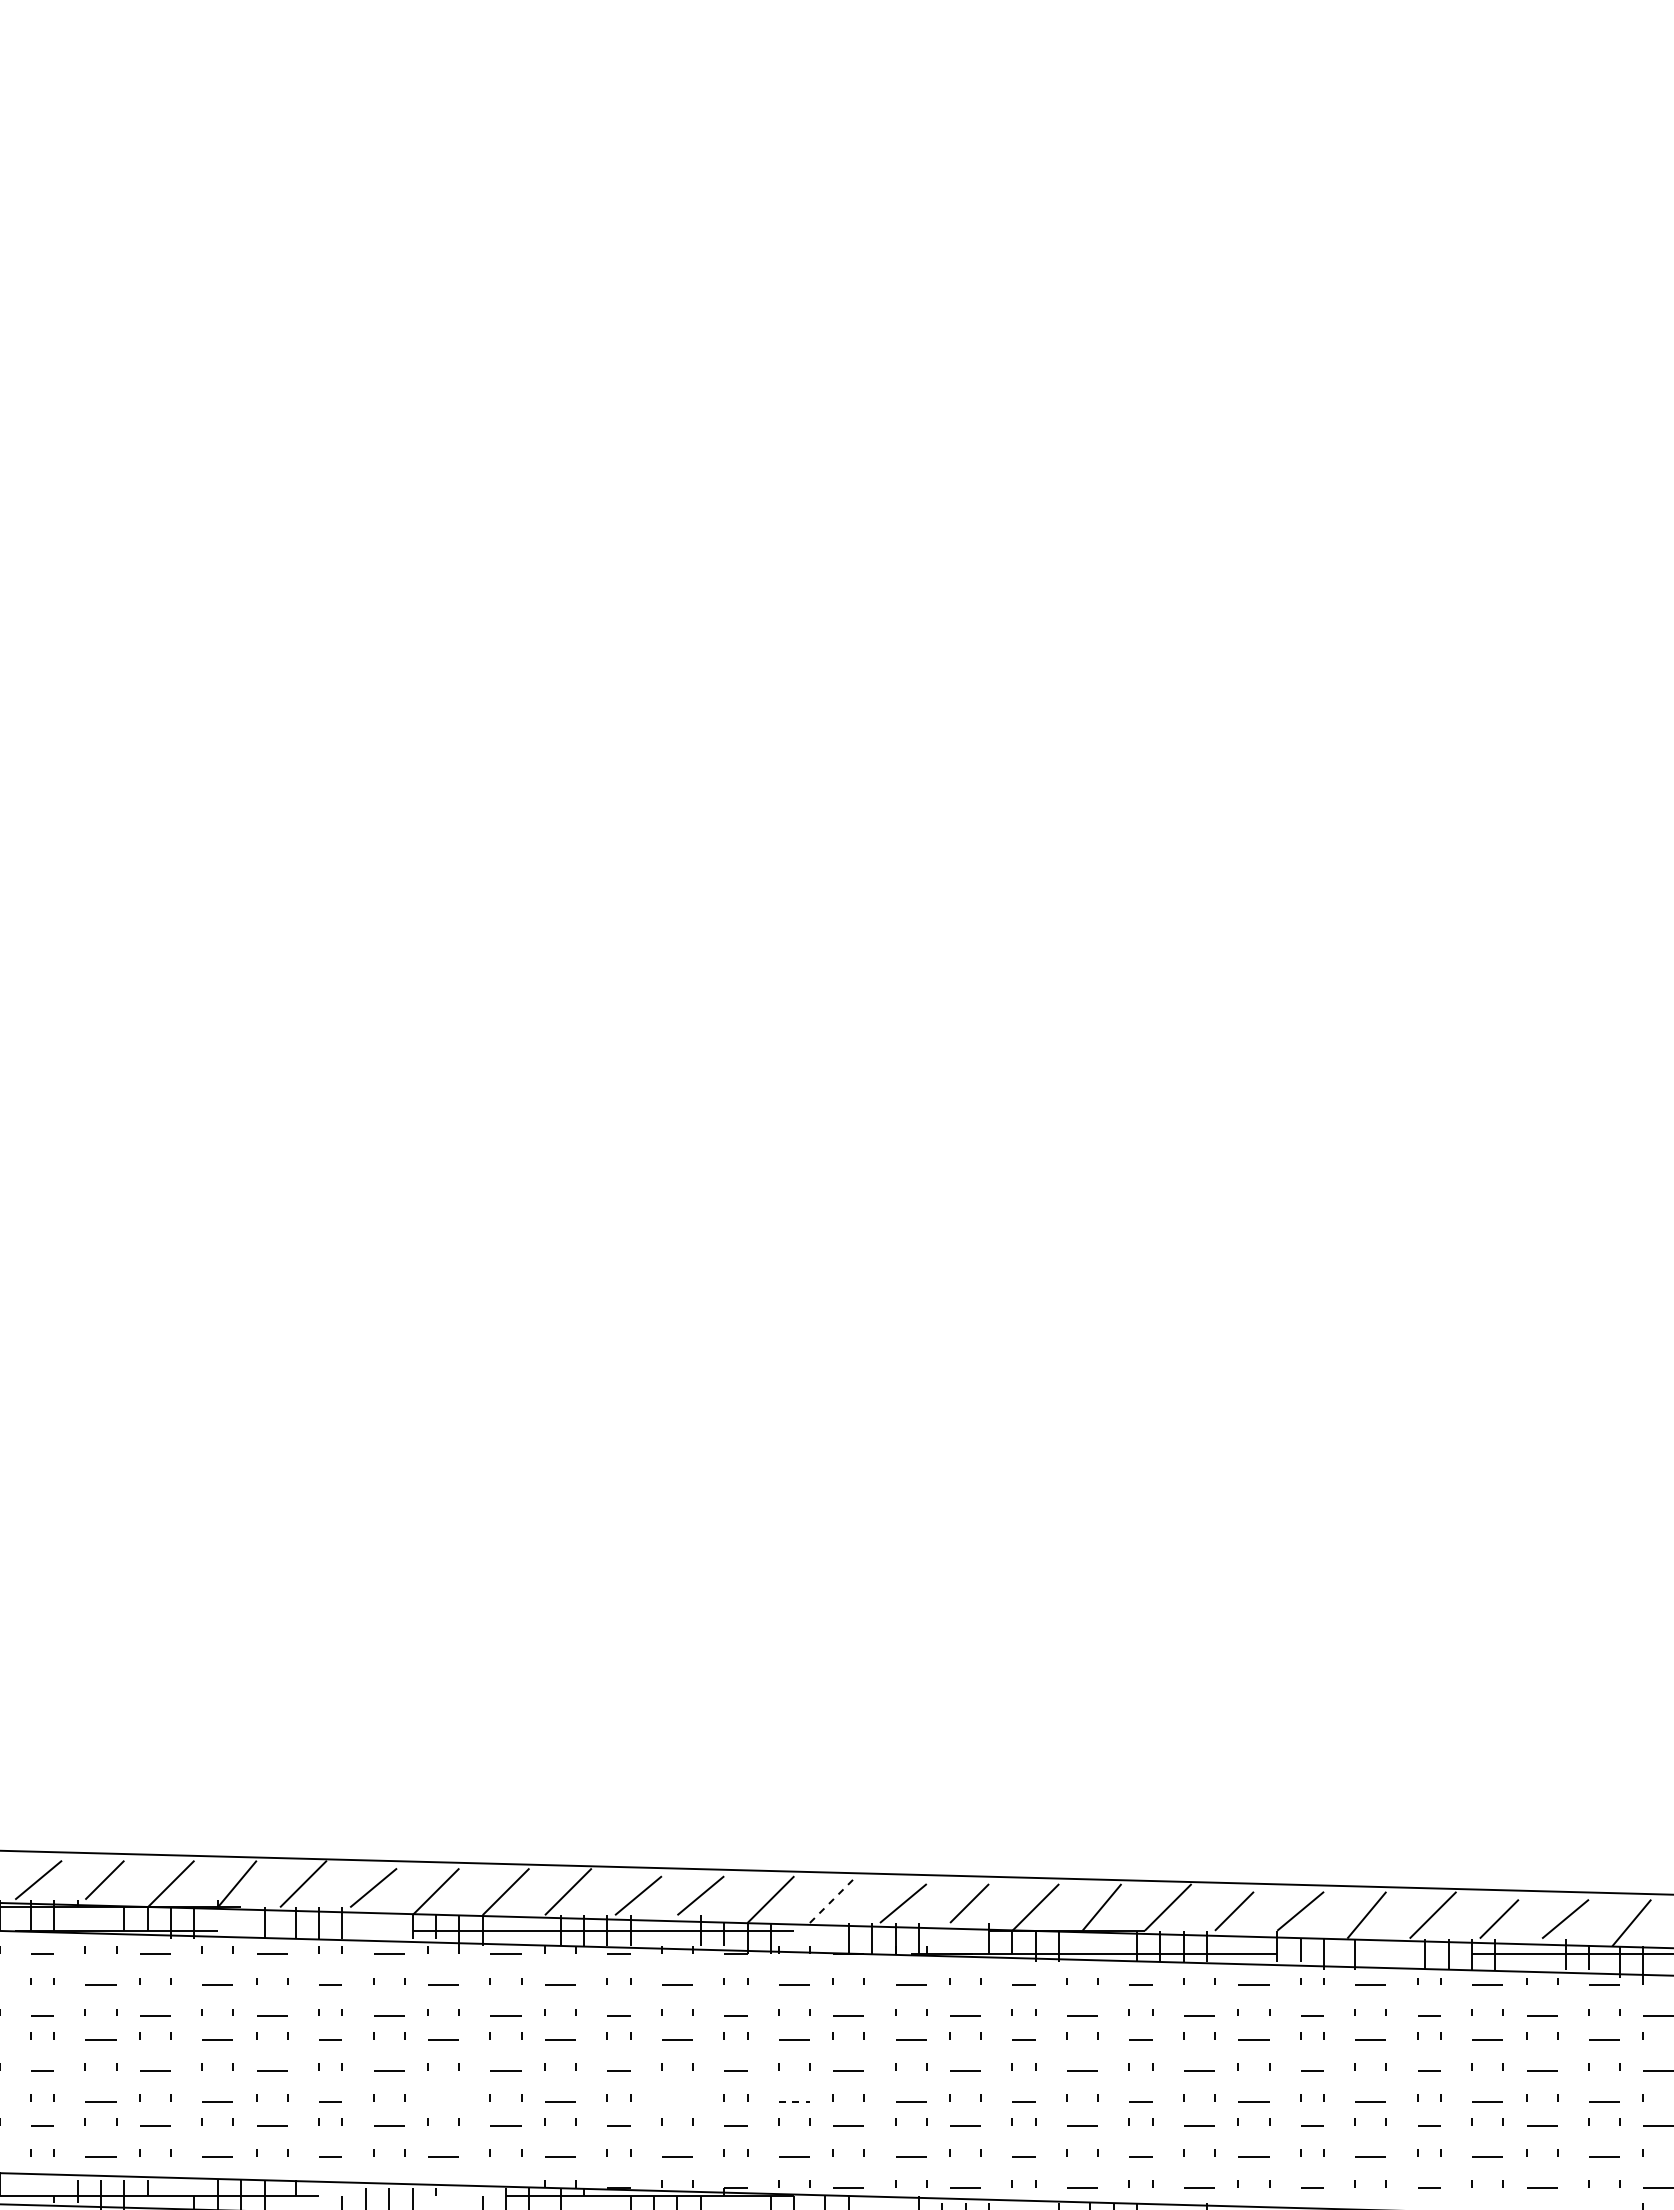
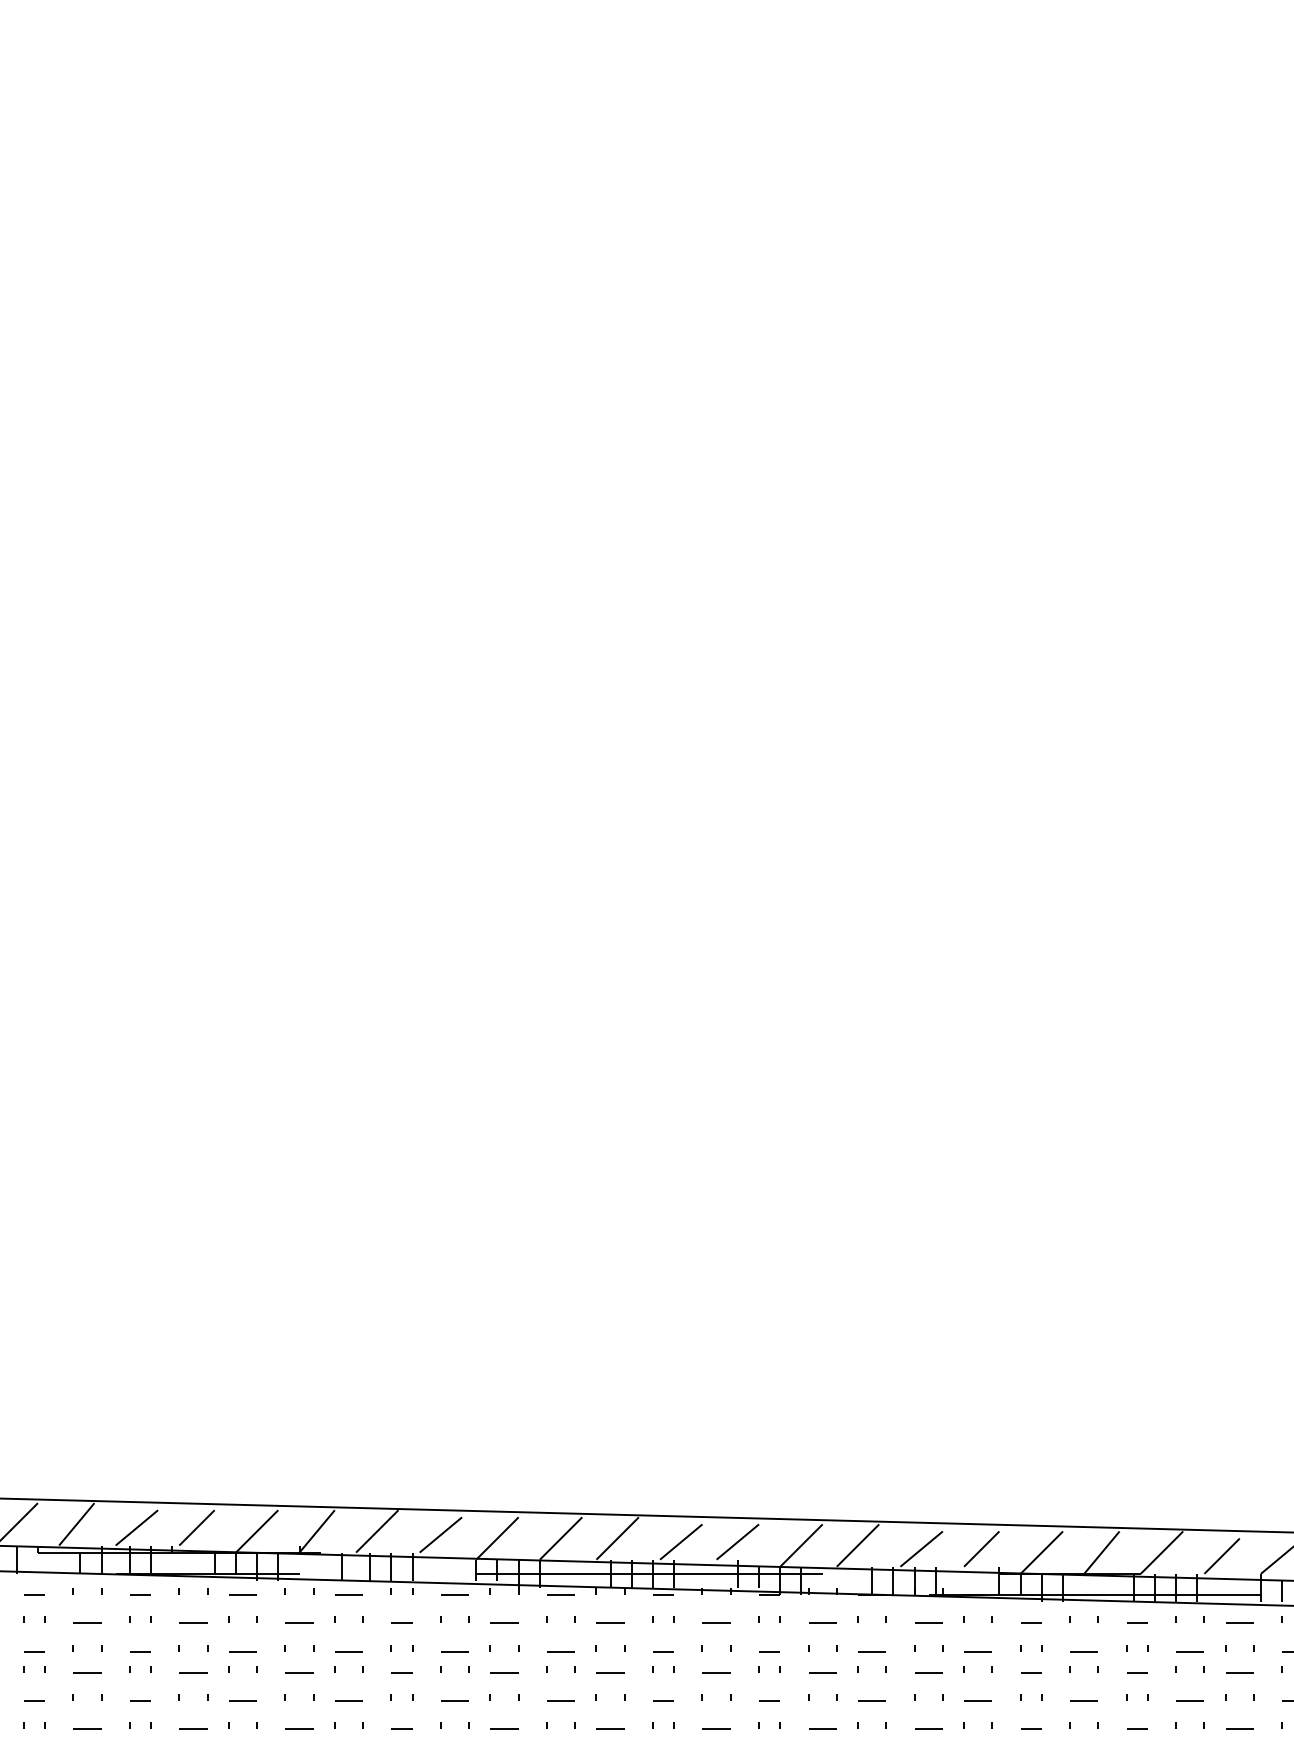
line: (833, 1899) -> (858, 1545), dashed -> solid
line: (443, 2101) -> (504, 1728), added
line: (677, 2101) -> (716, 1728), added
line: (794, 2102) -> (822, 1729), dashed -> solid

